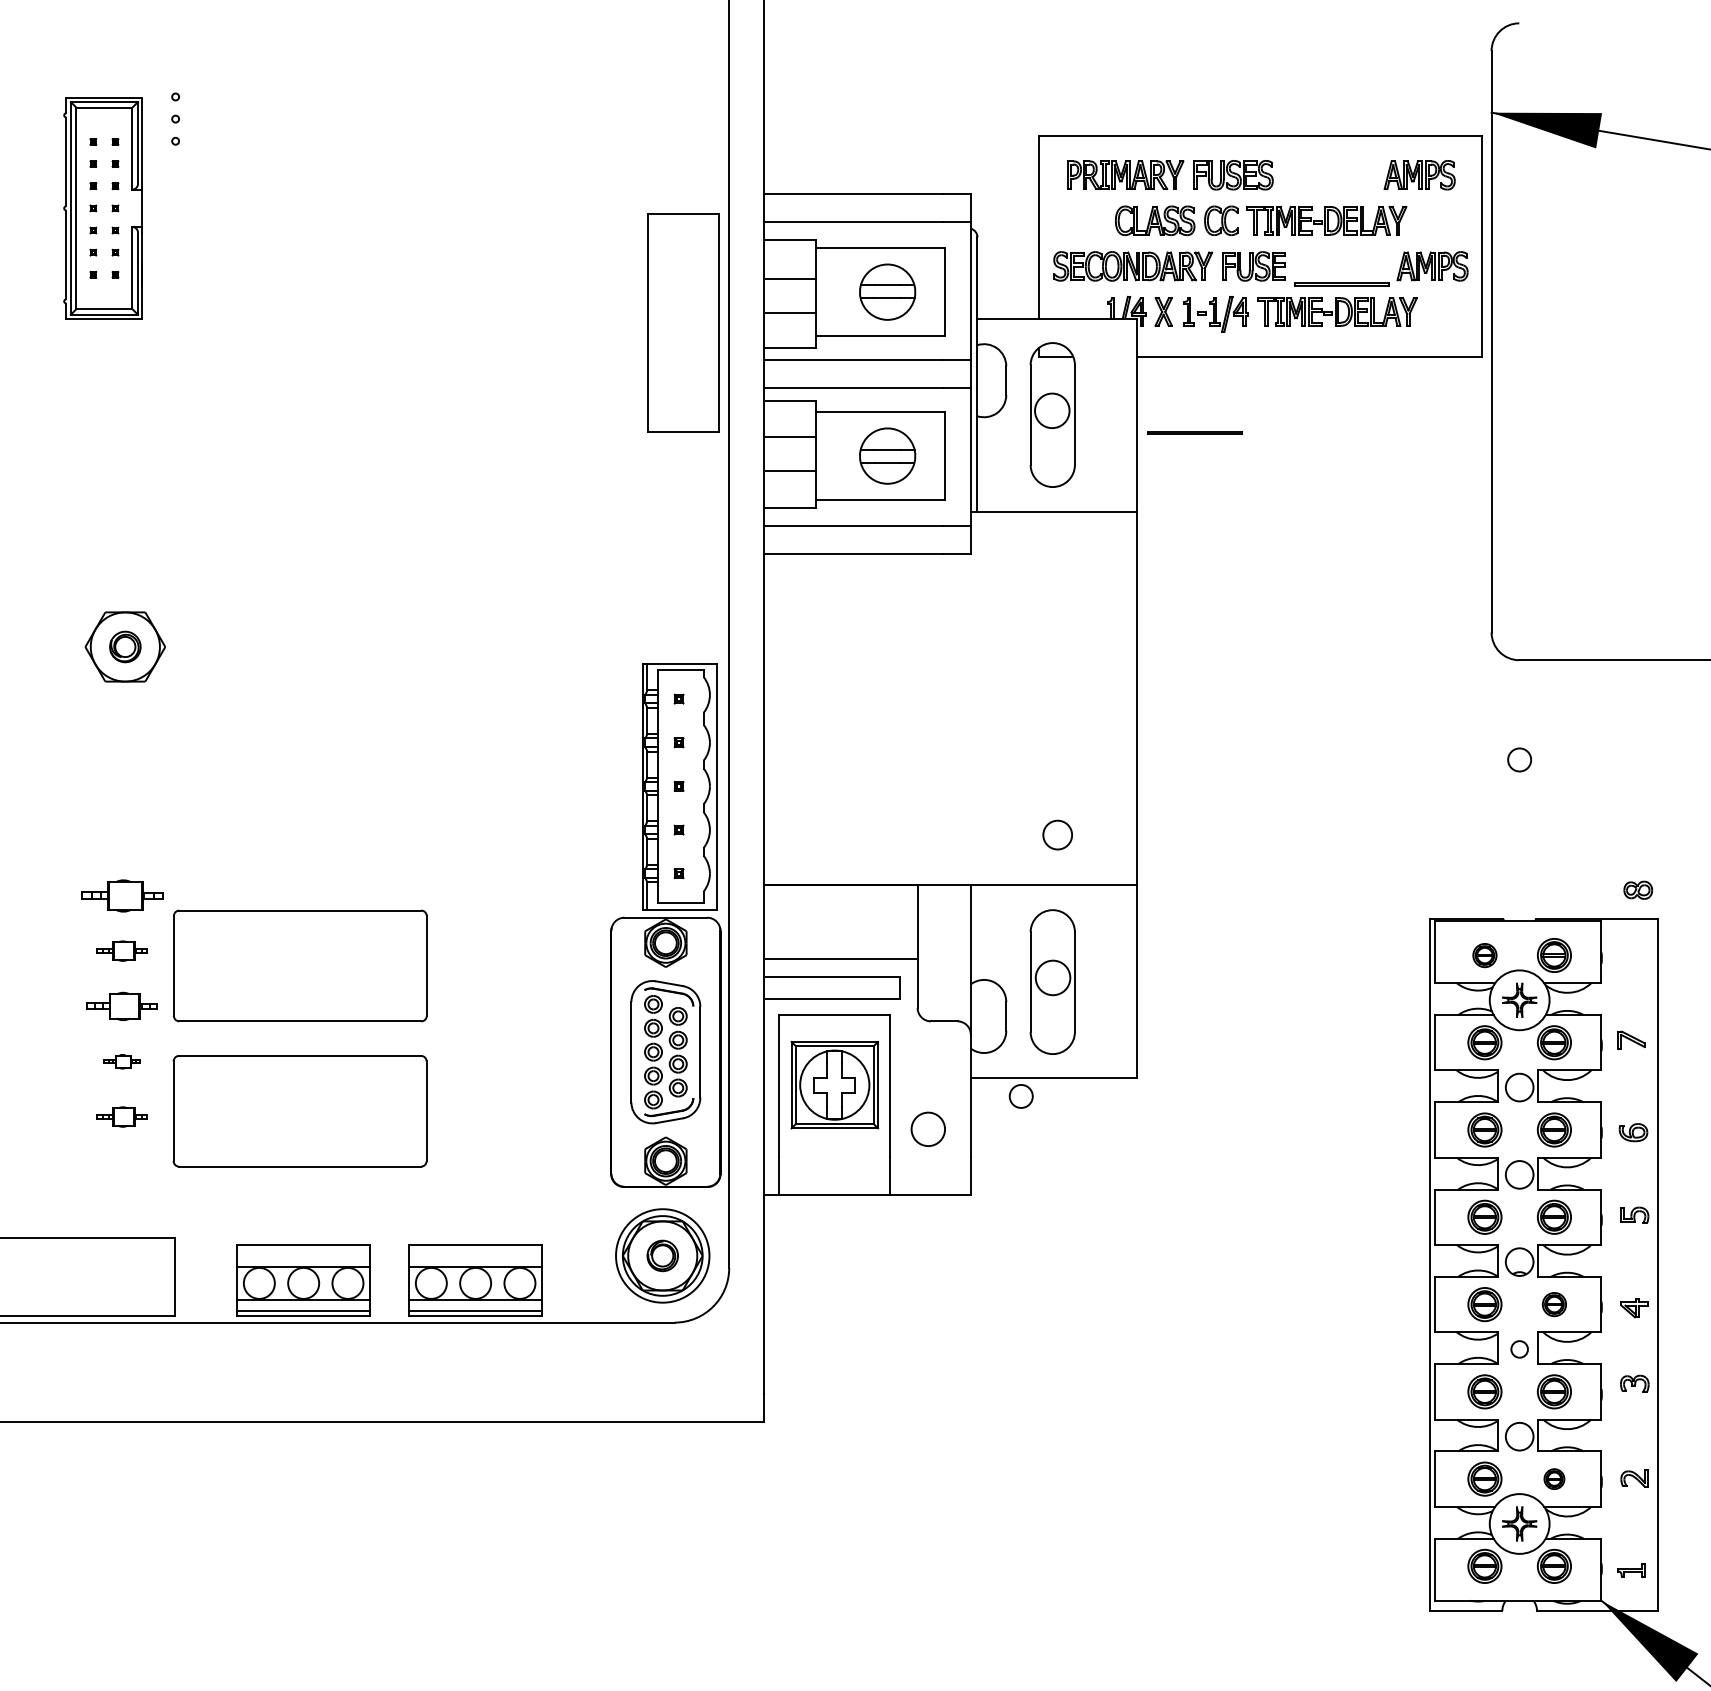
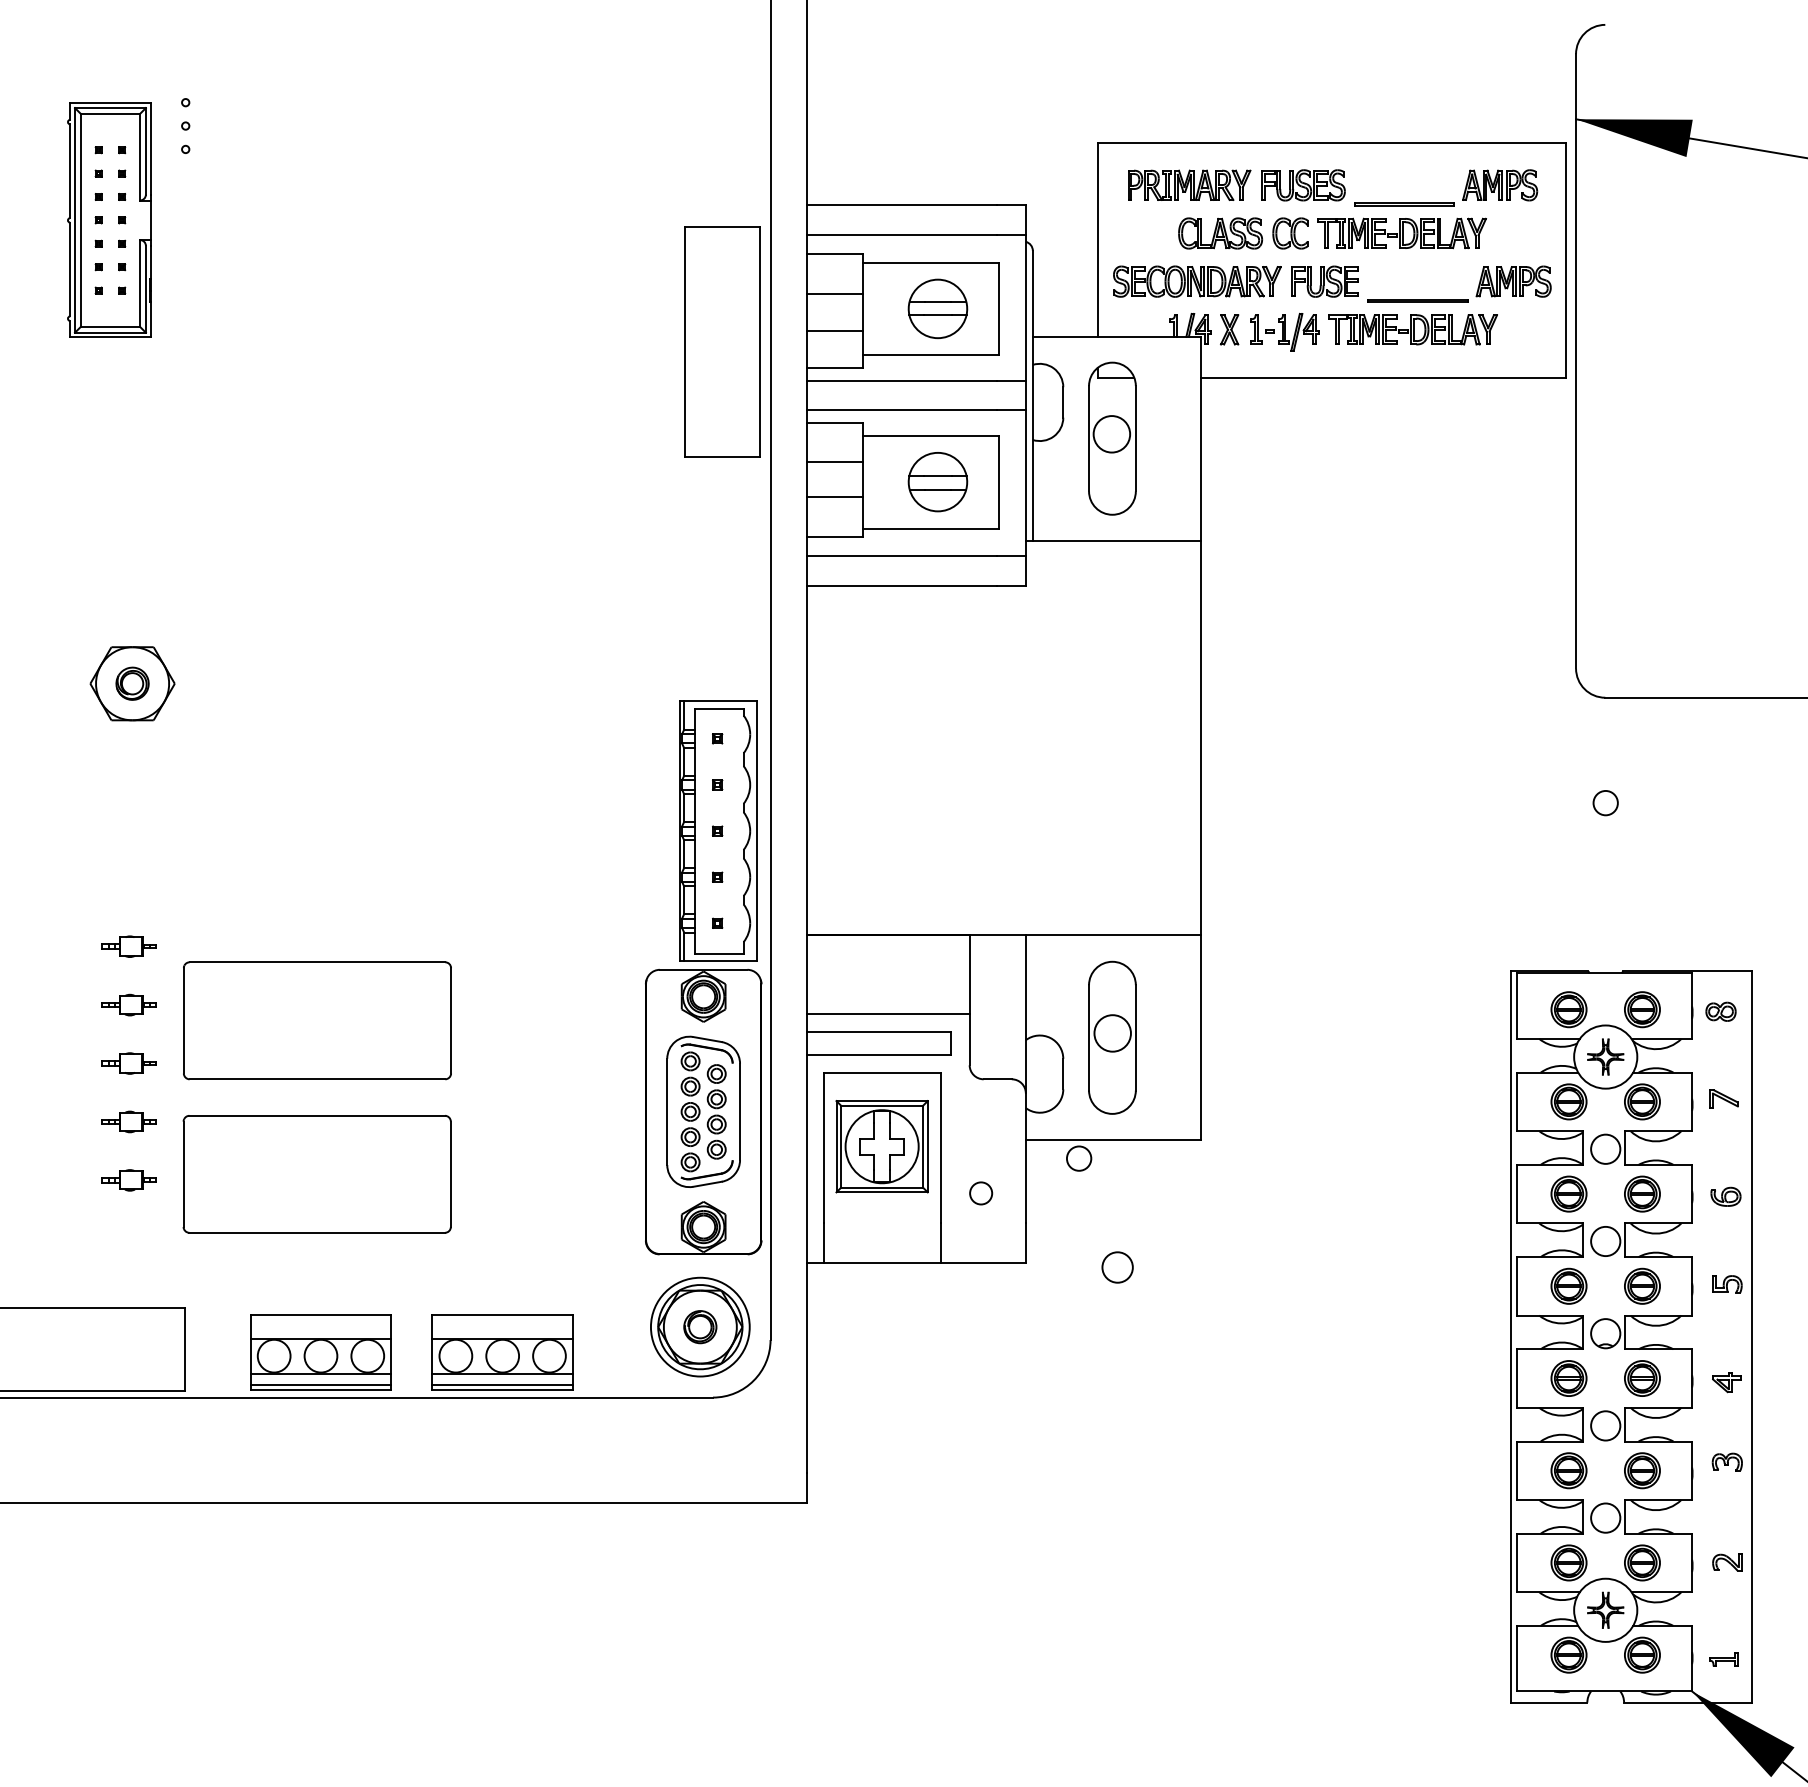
line: (1194, 431) -> (1404, 203), moved
circle: (1057, 835) -> (1117, 1267), moved
part: (1637, 889) -> (1720, 1011), moved
part: (121, 895) -> (128, 946), size x0.62
part: (1484, 955) -> (1568, 1009), size x1.43
part: (121, 1006) -> (128, 1063), size x0.71
part: (121, 1061) -> (128, 1121), size x1.43
circle: (928, 1129) -> (981, 1193), size x0.62
part: (1554, 1304) -> (1642, 1378), size x1.43
circle: (1519, 1349) -> (1605, 1425), size x1.67
part: (1554, 1478) -> (1642, 1562), size x1.67

